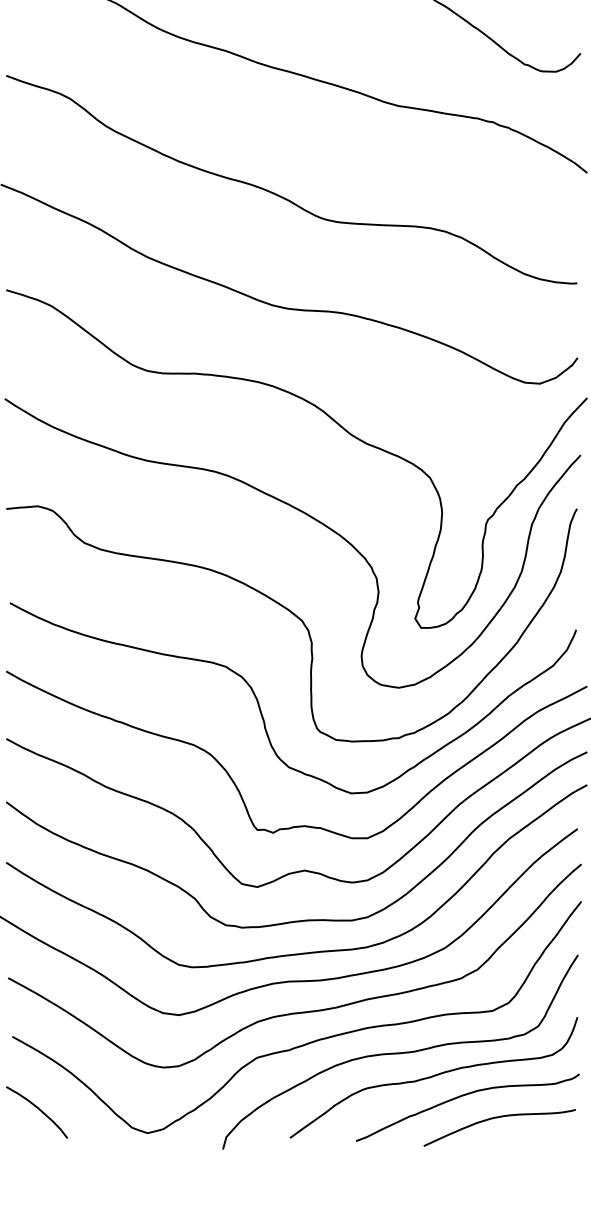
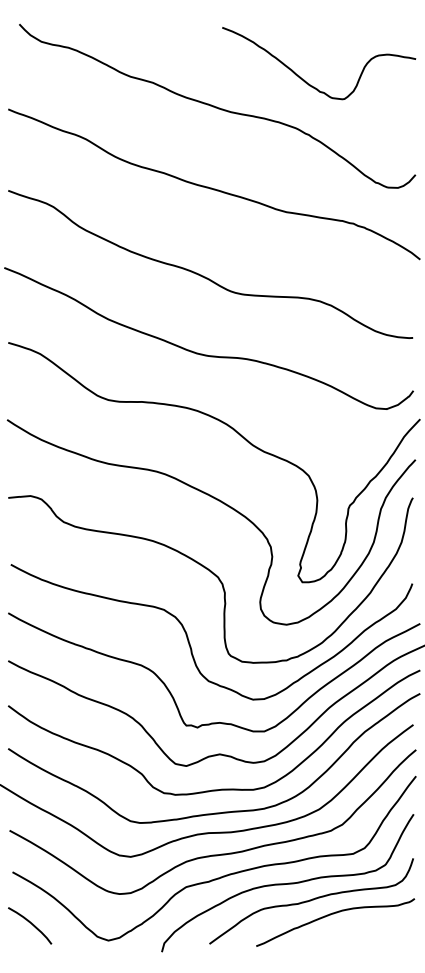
curve: (498, 1118) -> (357, 930), removed

